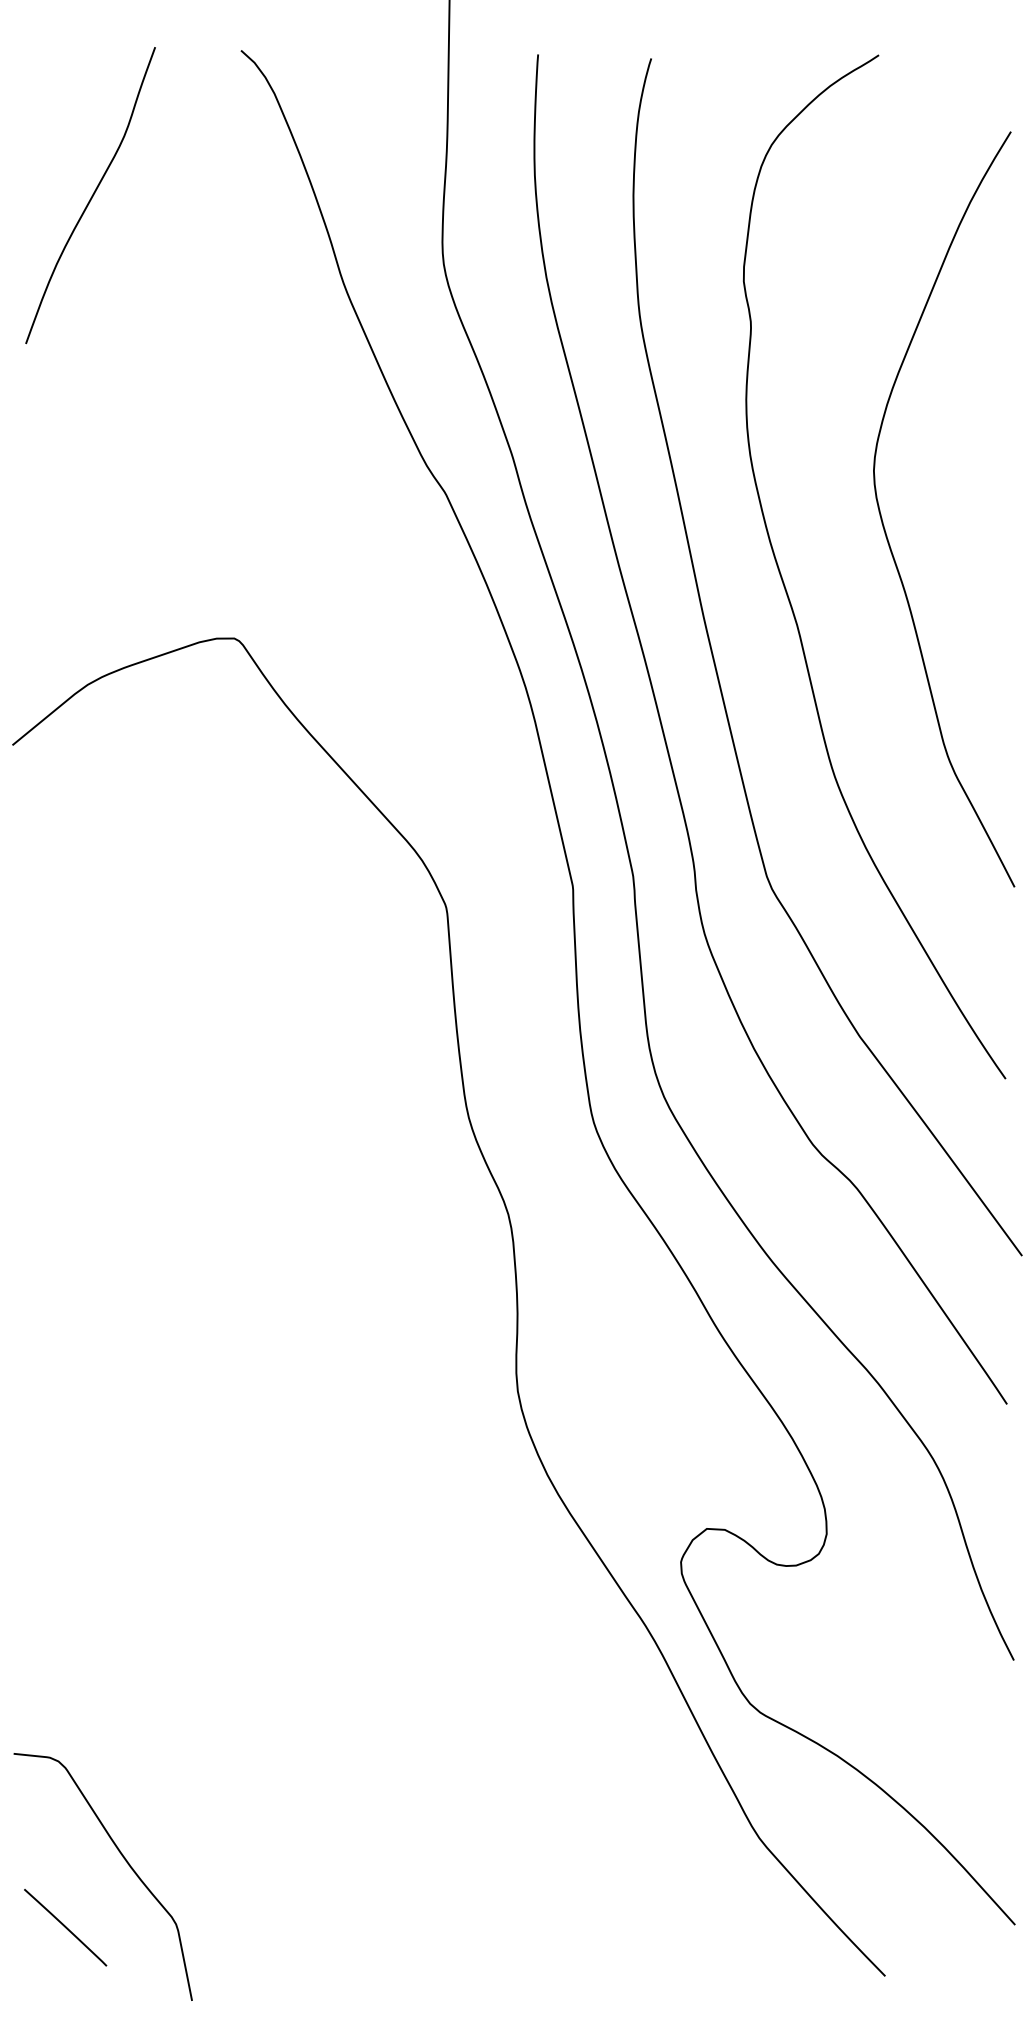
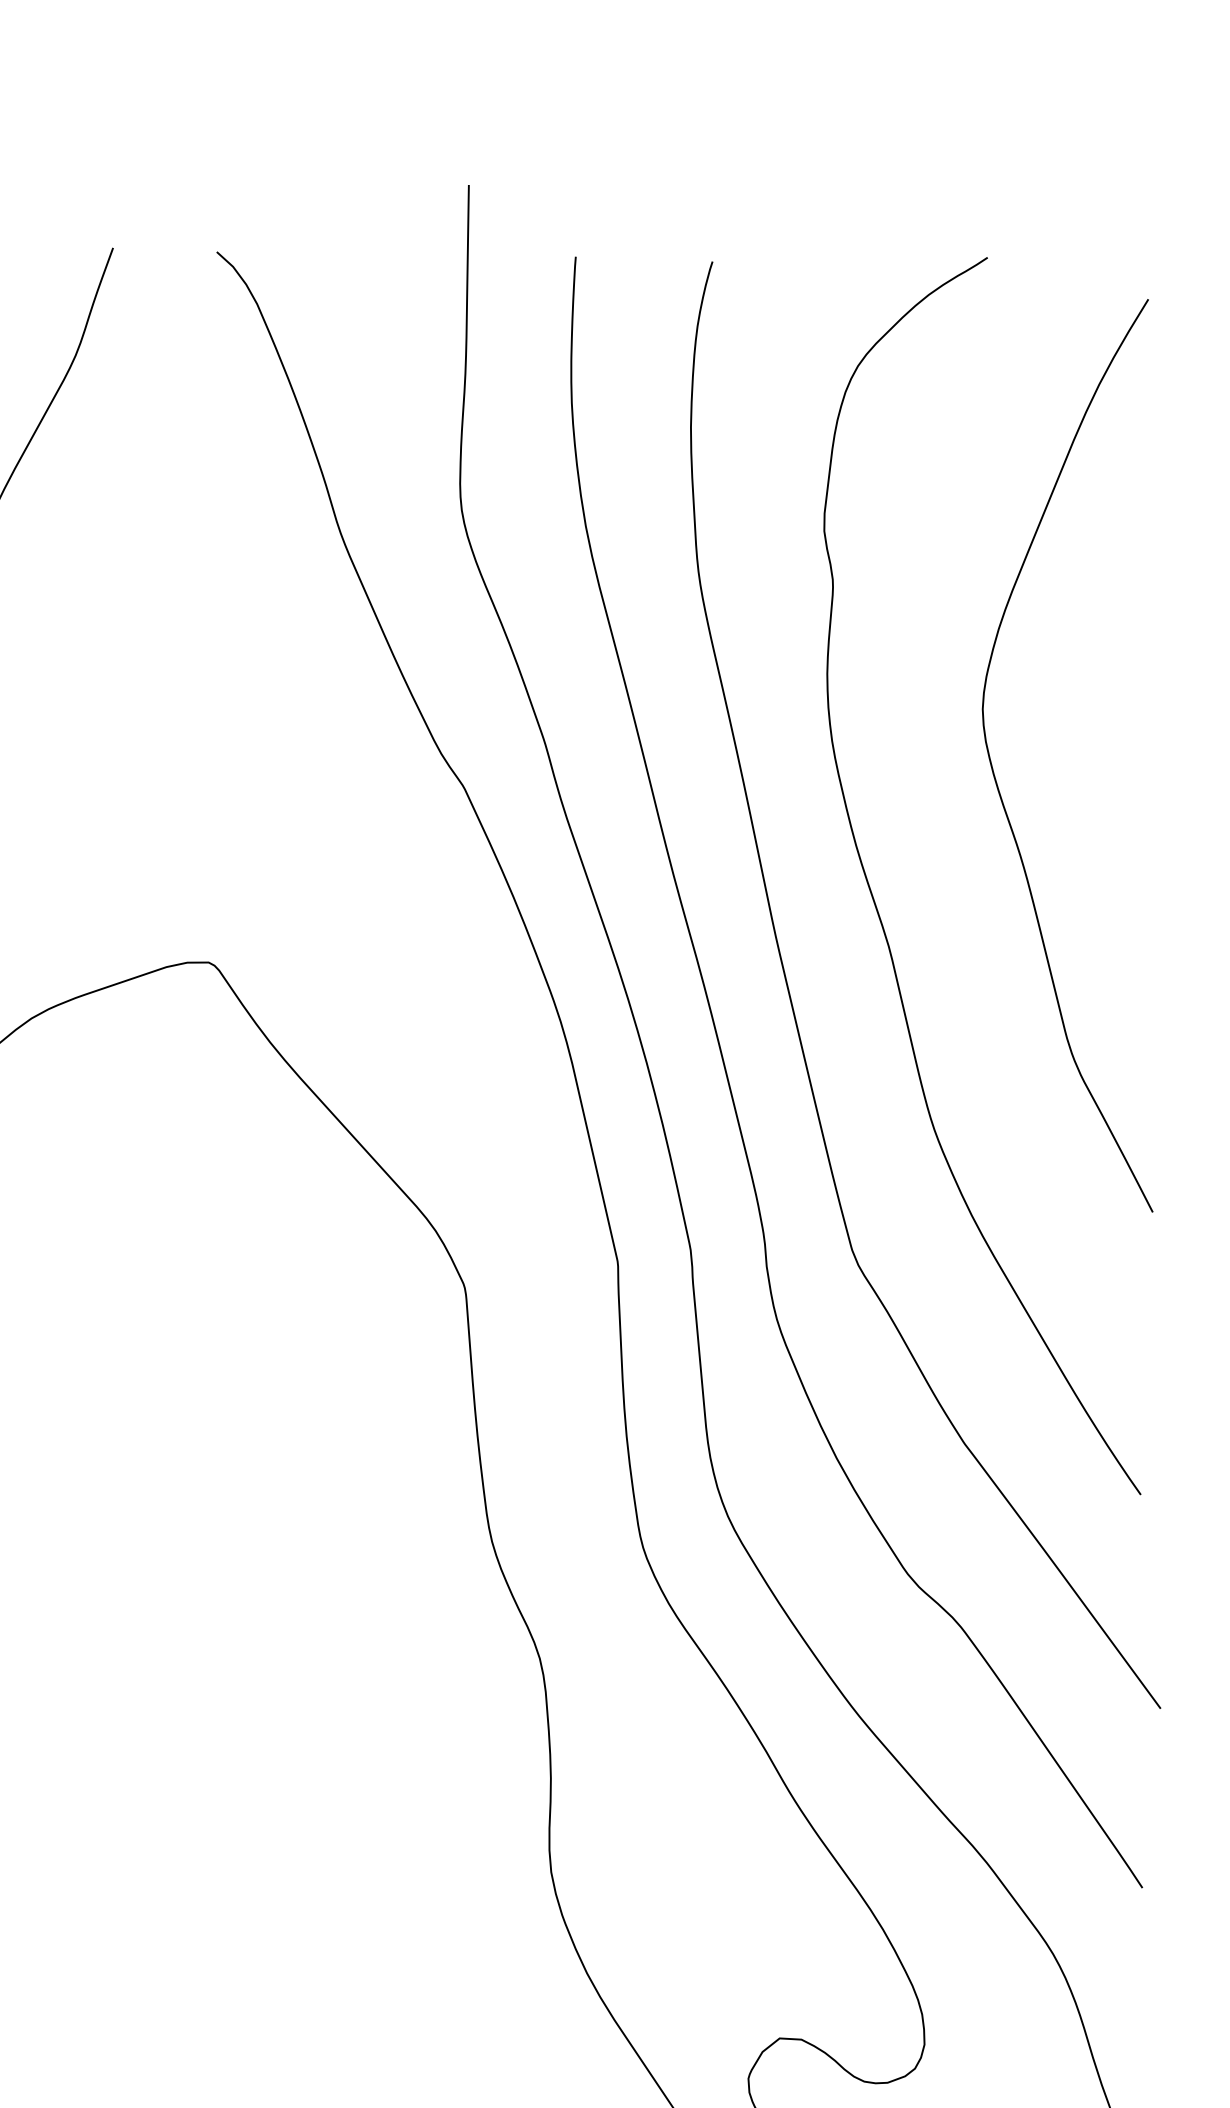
curve: (884, 525) -> (995, 775), moved

